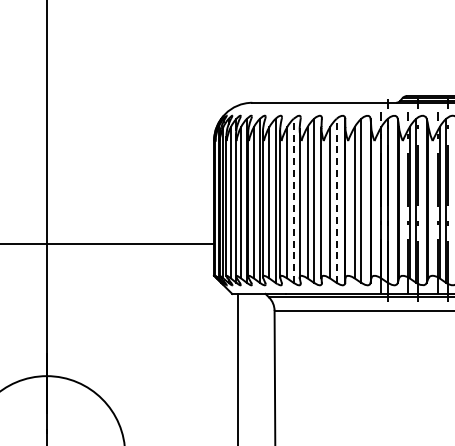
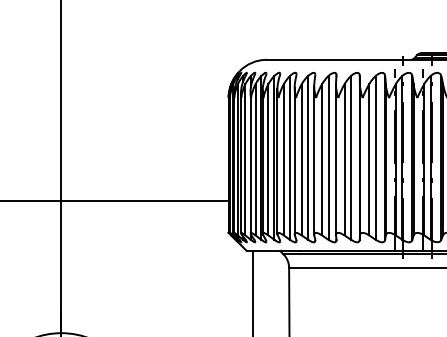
line: (293, 200) -> (308, 157), dashed -> solid
line: (336, 200) -> (351, 157), dashed -> solid

